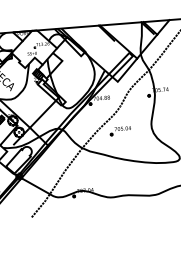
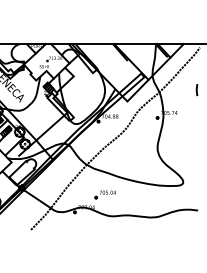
part: (119, 130) -> (104, 194), moved

